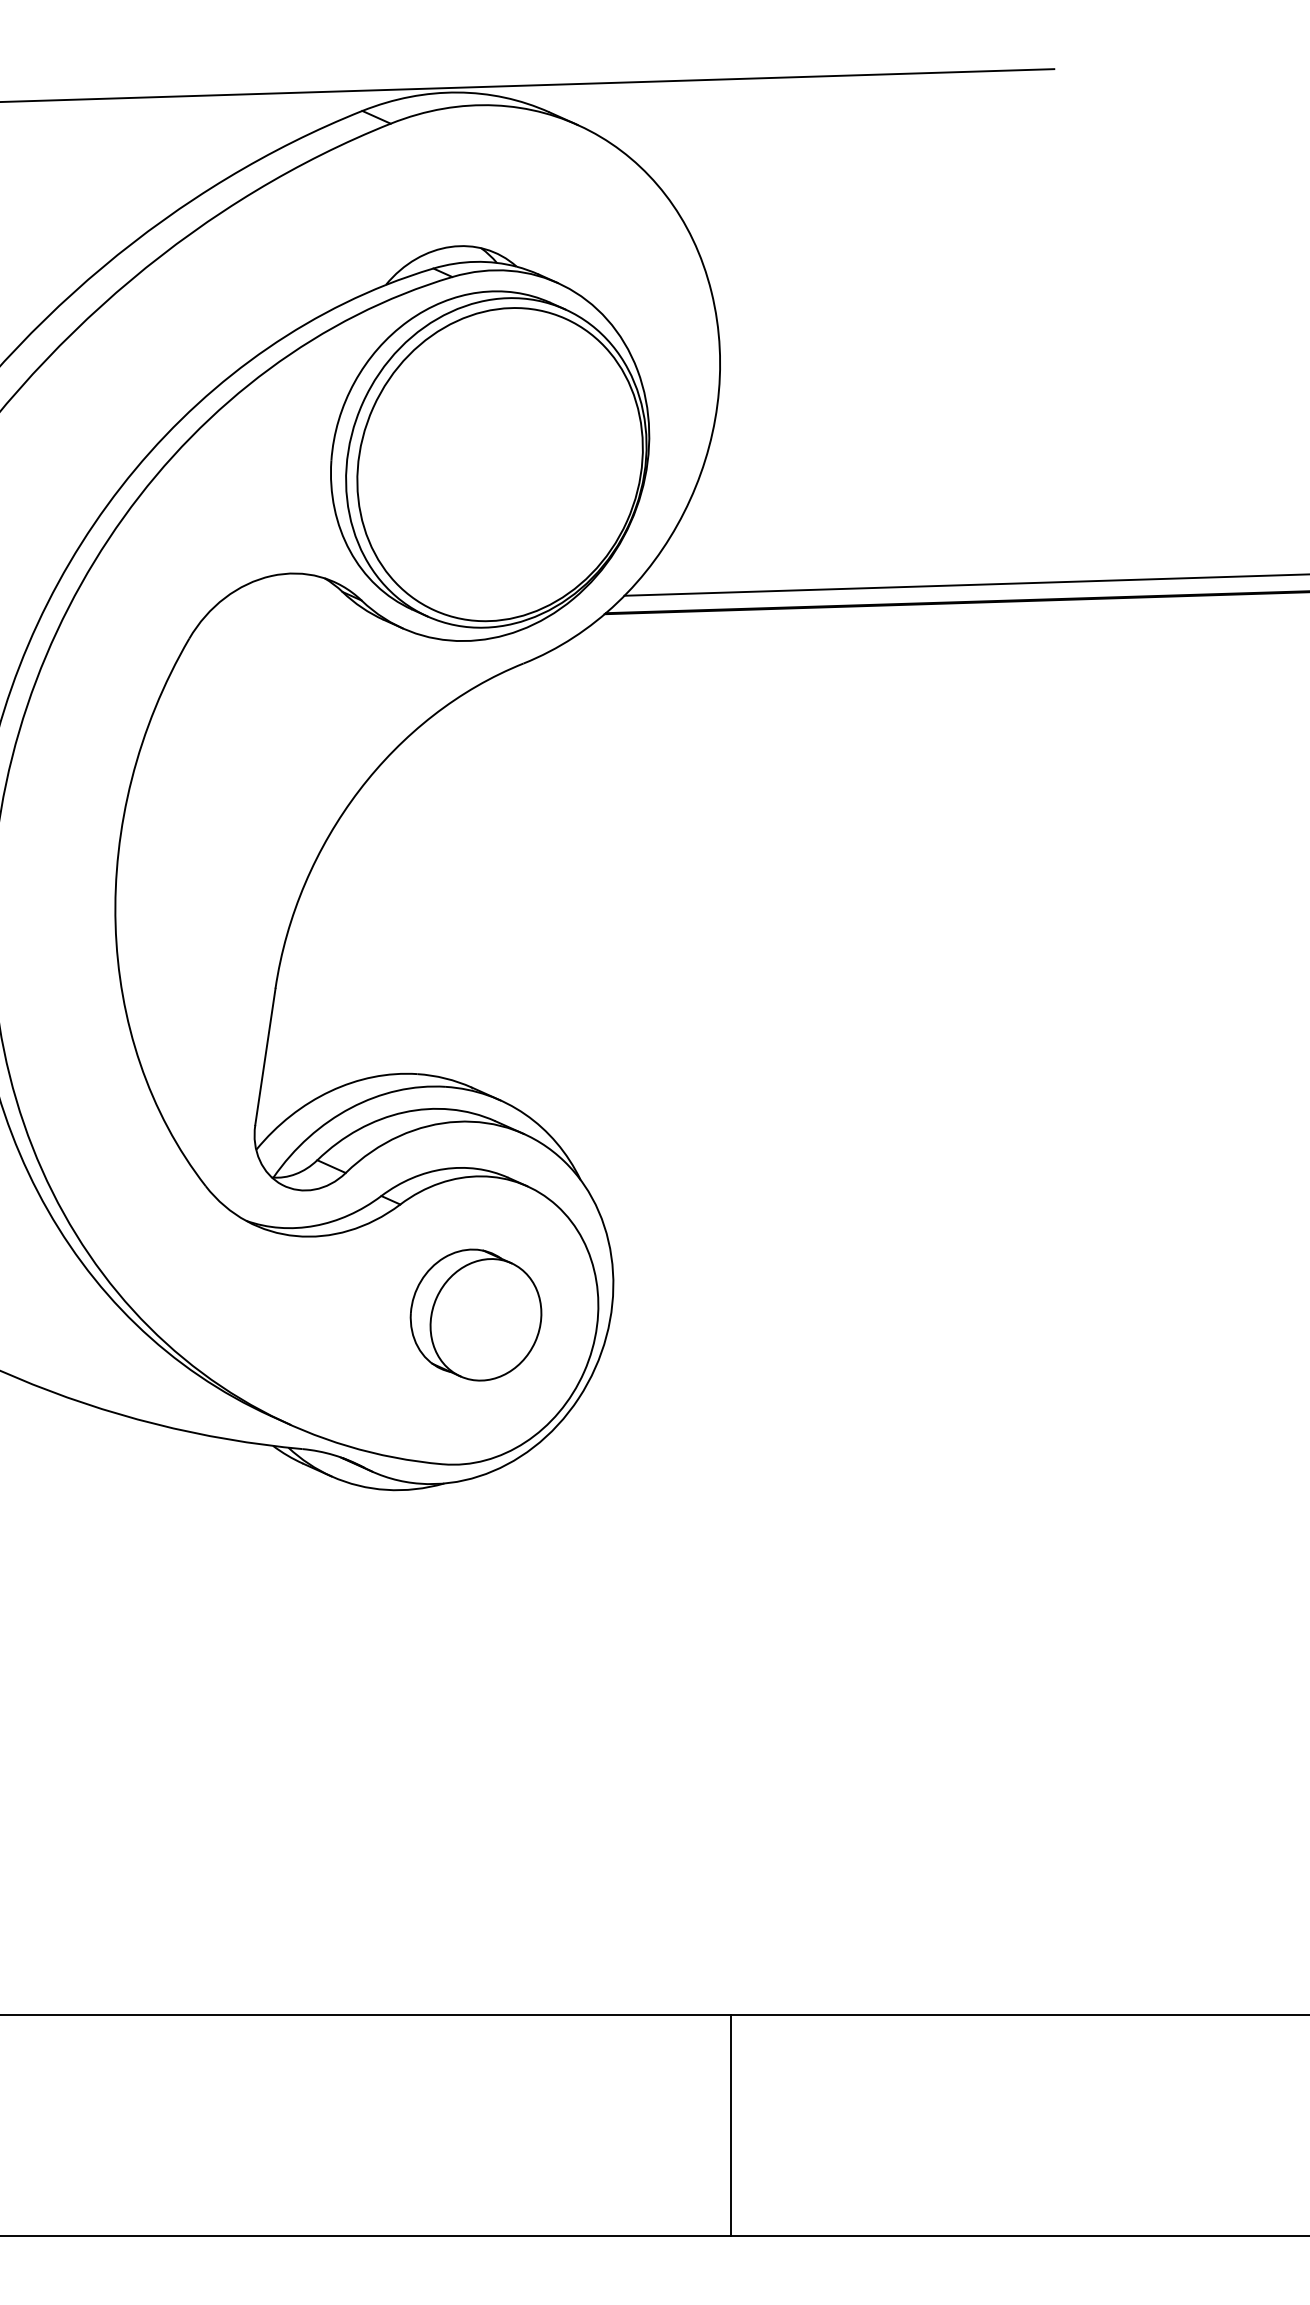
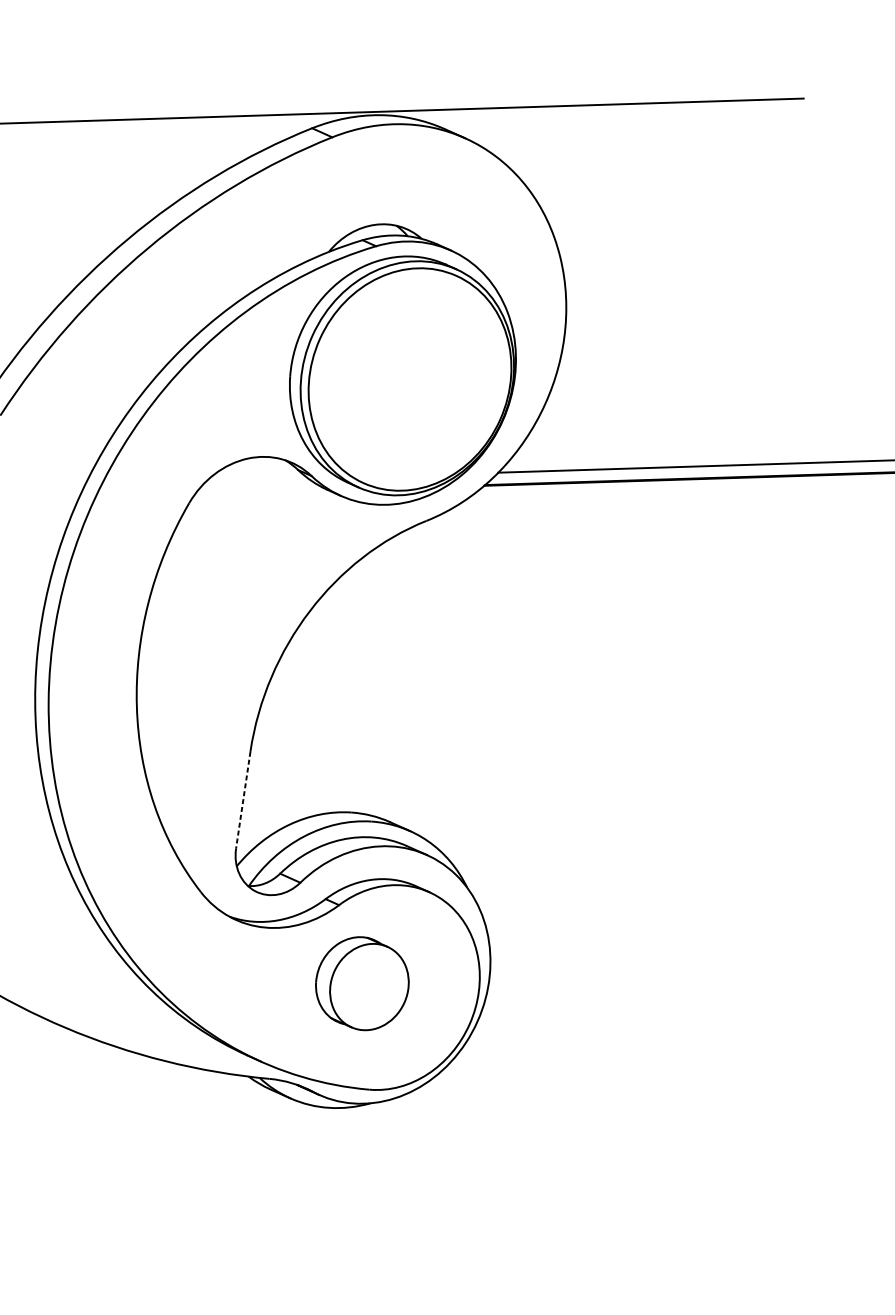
line: (265, 1056) -> (243, 799), solid -> dashed
part: (475, 1314) -> (361, 983), moved

